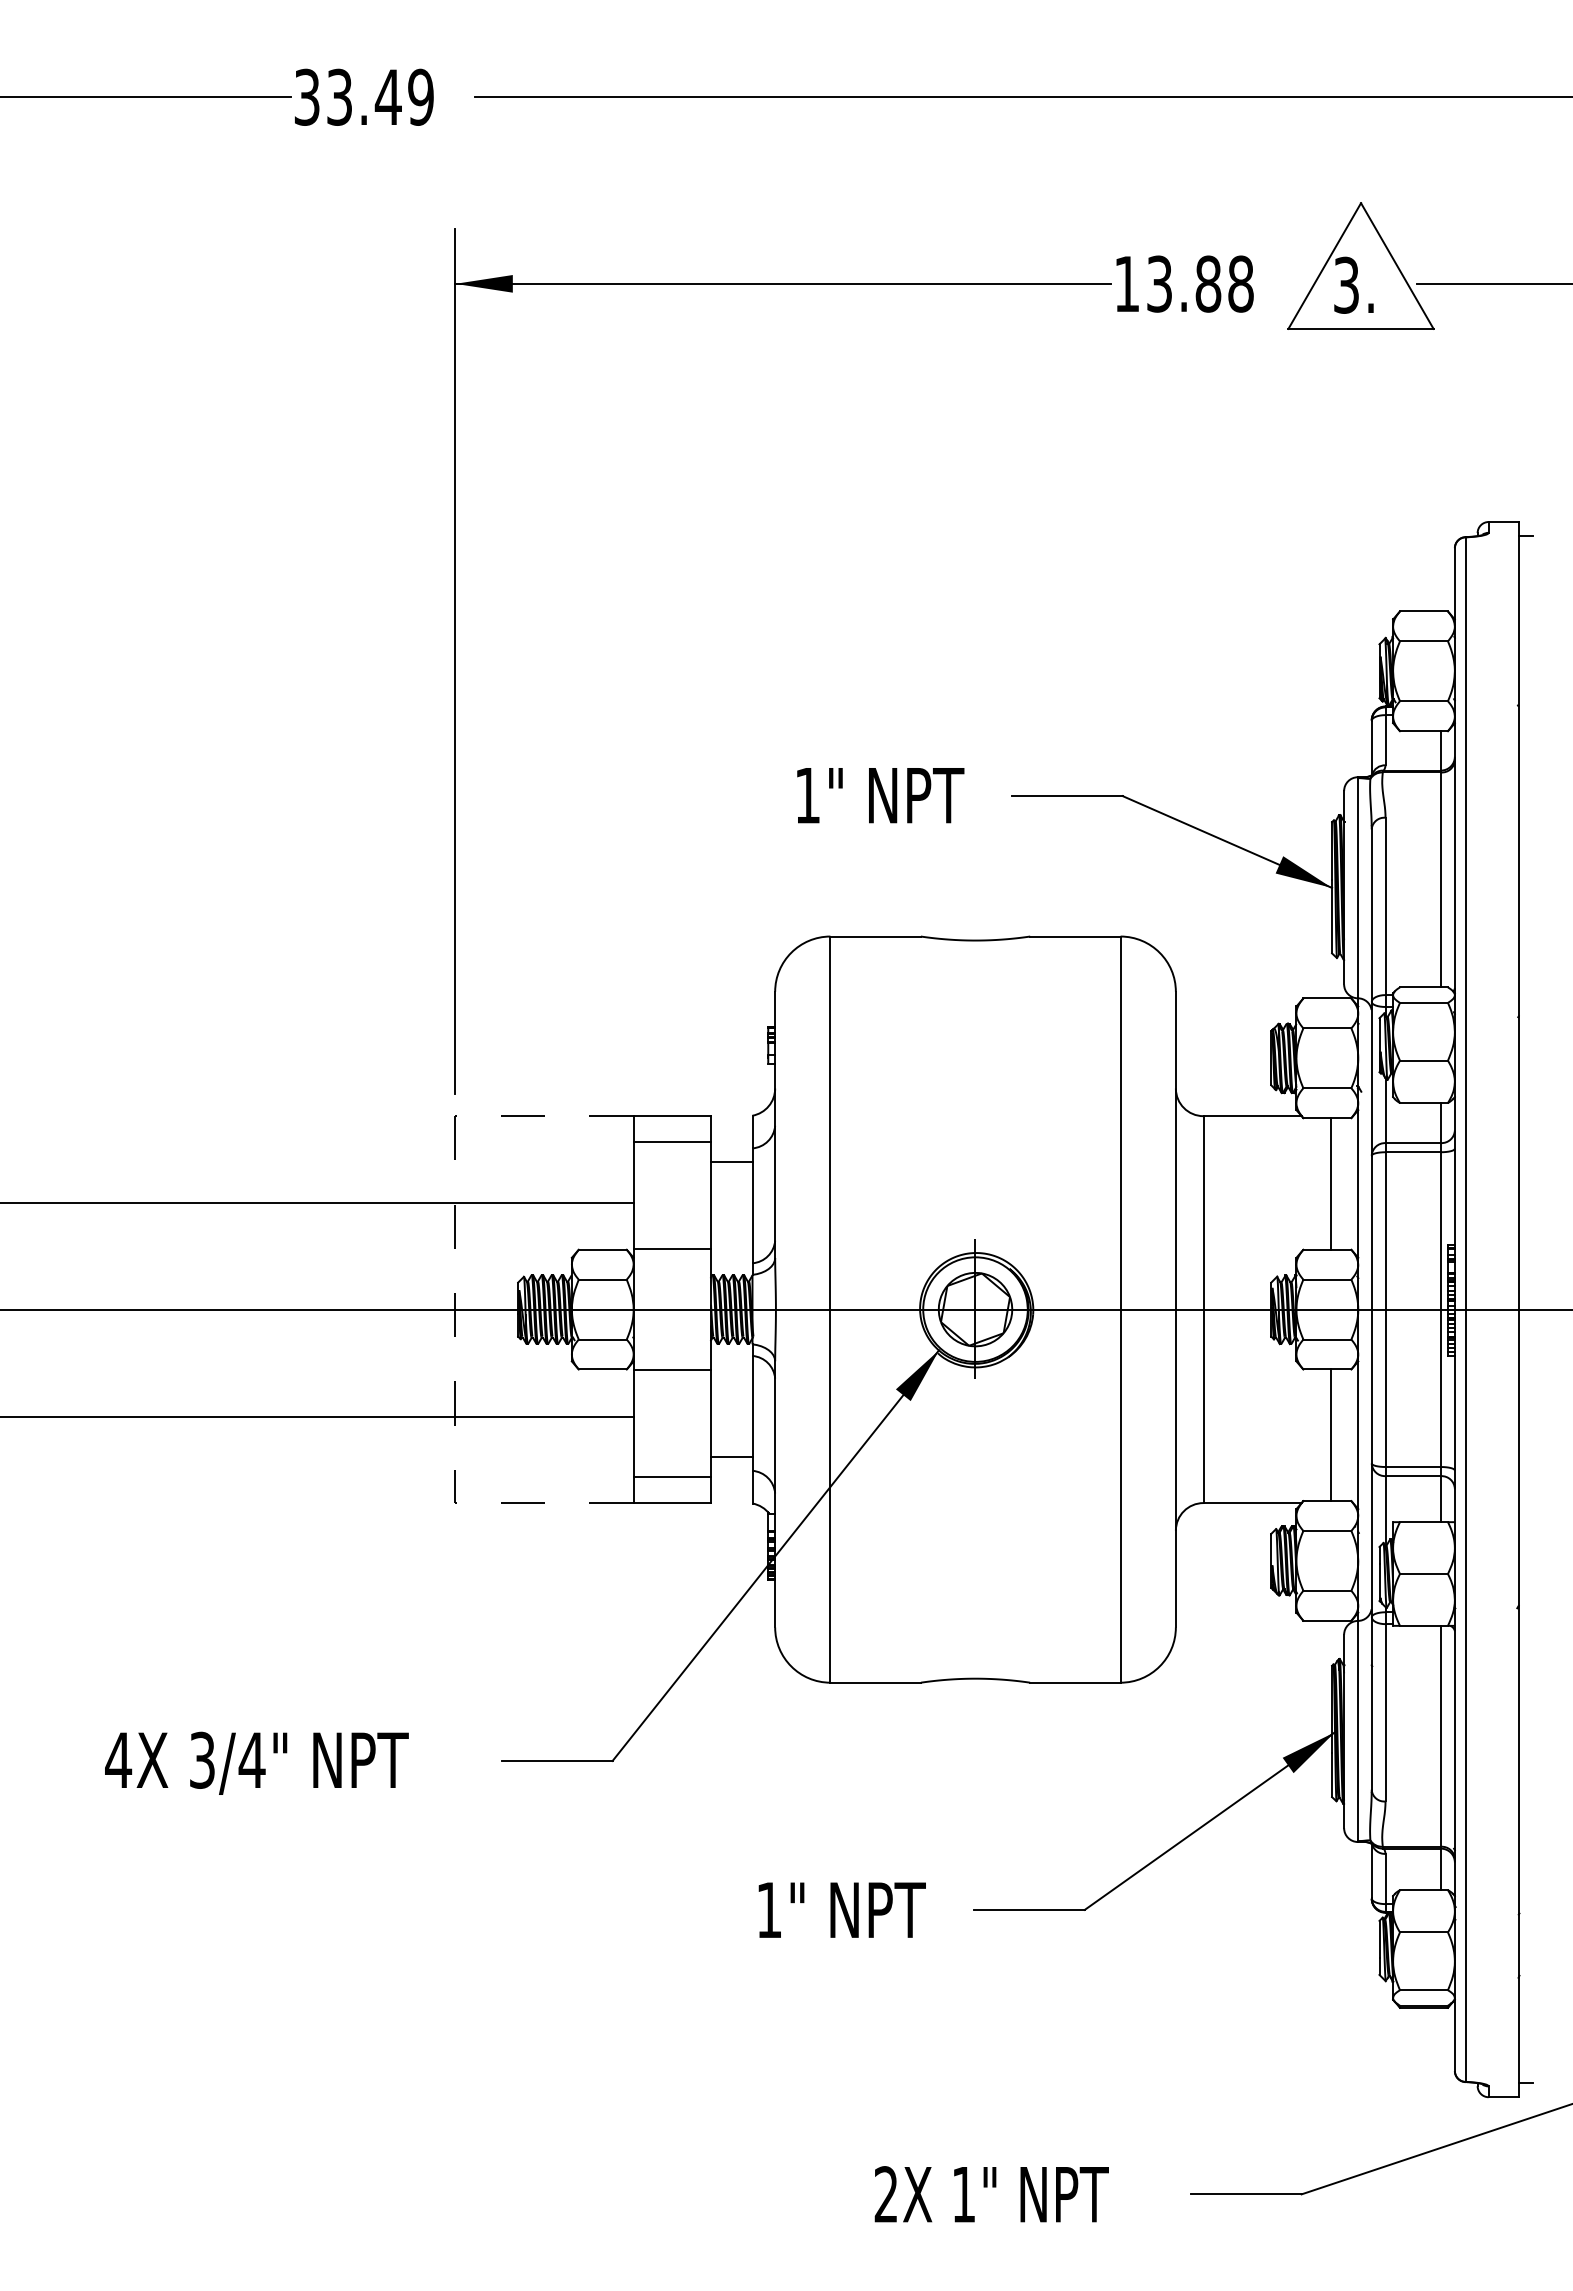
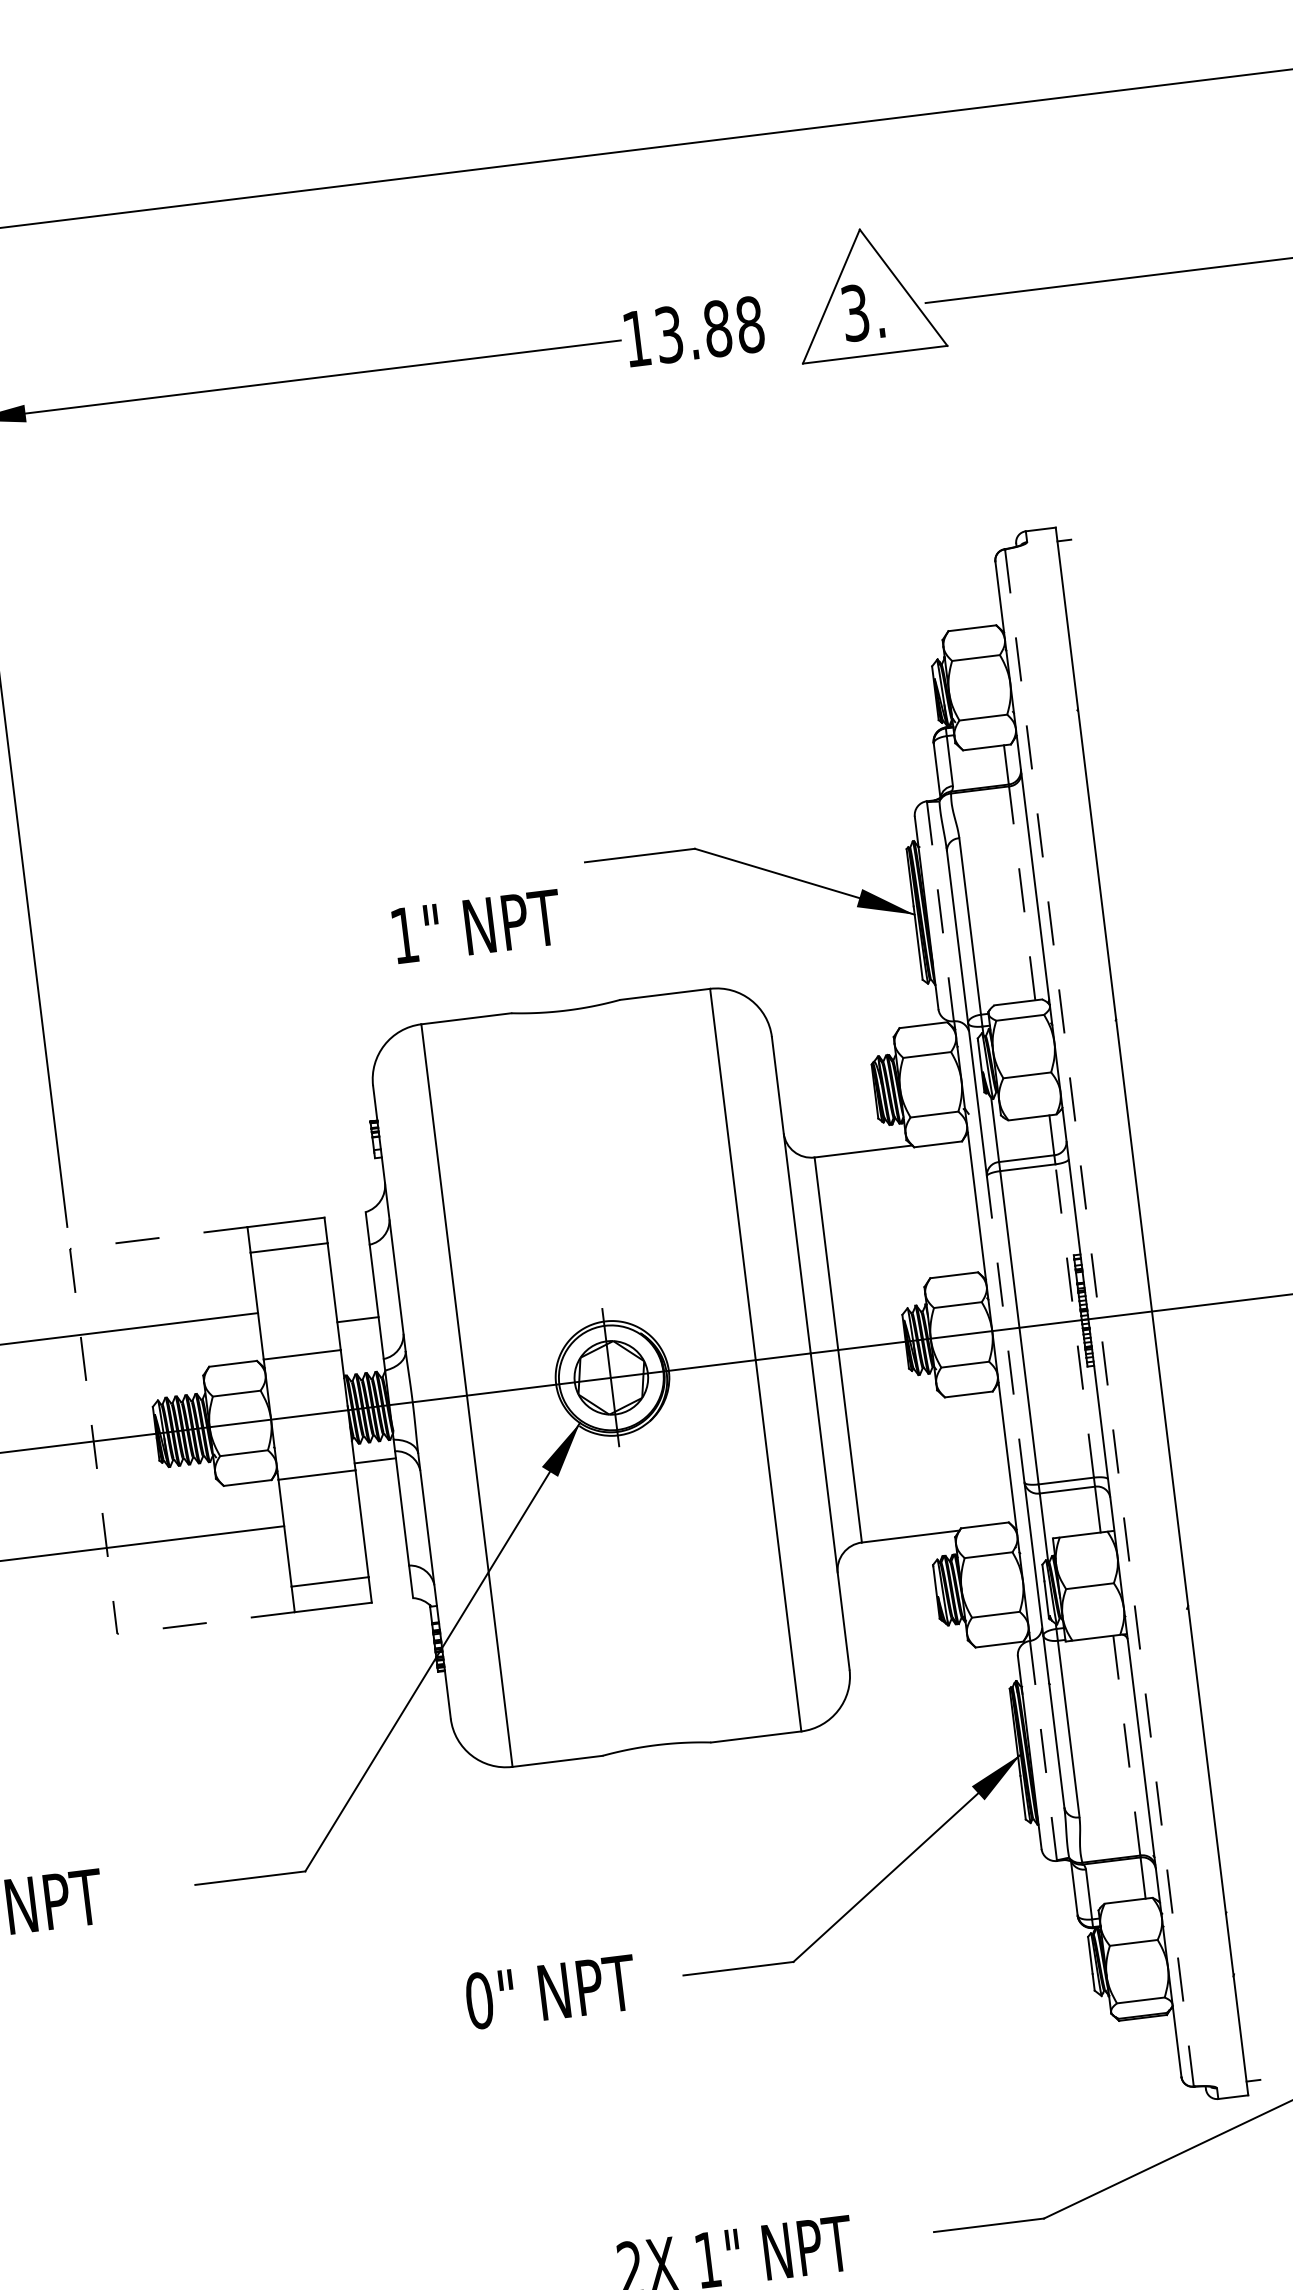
text: (880, 795) -> (477, 926), moved
line: (1441, 879) -> (1022, 892), solid -> dashed
line: (1357, 887) -> (939, 911), solid -> dashed
line: (731, 1162) -> (357, 1319), moved
line: (1330, 1183) -> (949, 1208), removed
line: (1371, 1309) -> (1005, 1329), solid -> dashed
line: (1441, 1309) -> (1075, 1320), solid -> dashed
line: (1465, 1310) -> (1099, 1318), solid -> dashed
line: (1330, 1435) -> (980, 1459), removed
line: (731, 1457) -> (375, 1461), moved
line: (1357, 1731) -> (1043, 1751), solid -> dashed
line: (1441, 1735) -> (1127, 1744), solid -> dashed
text: (769, 1909) -> (479, 2000), 1" -> 0"

